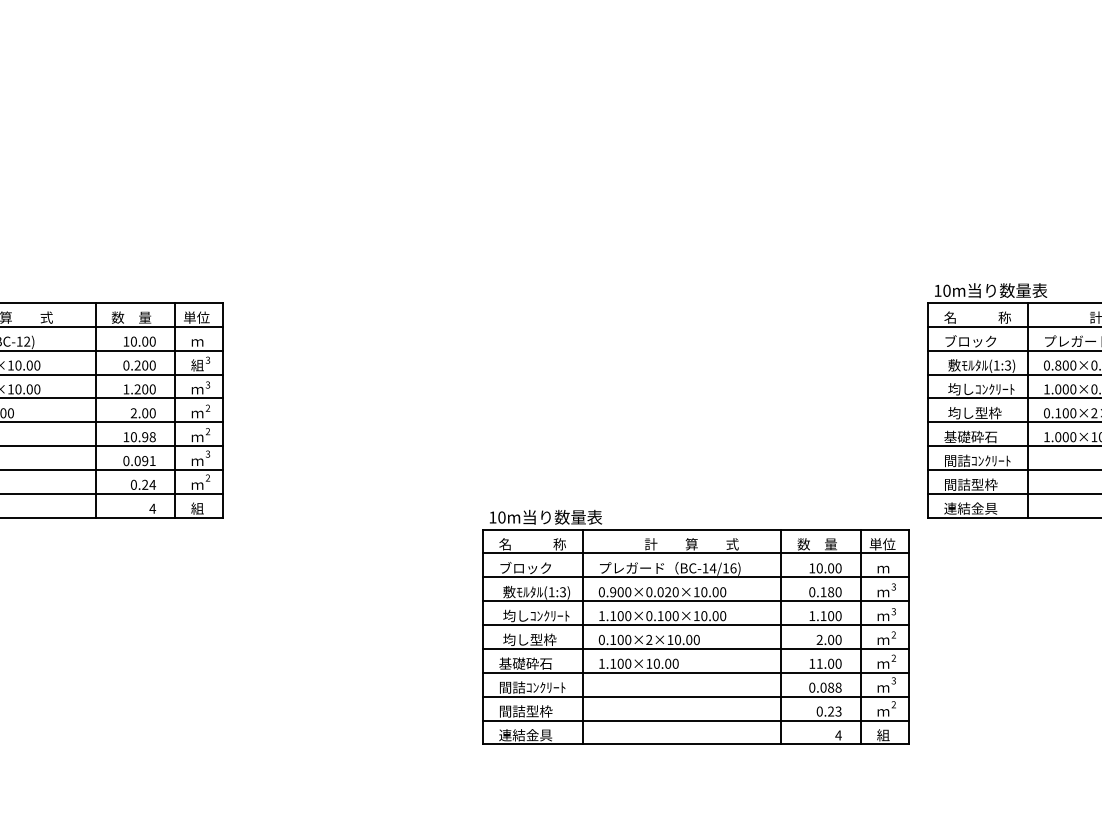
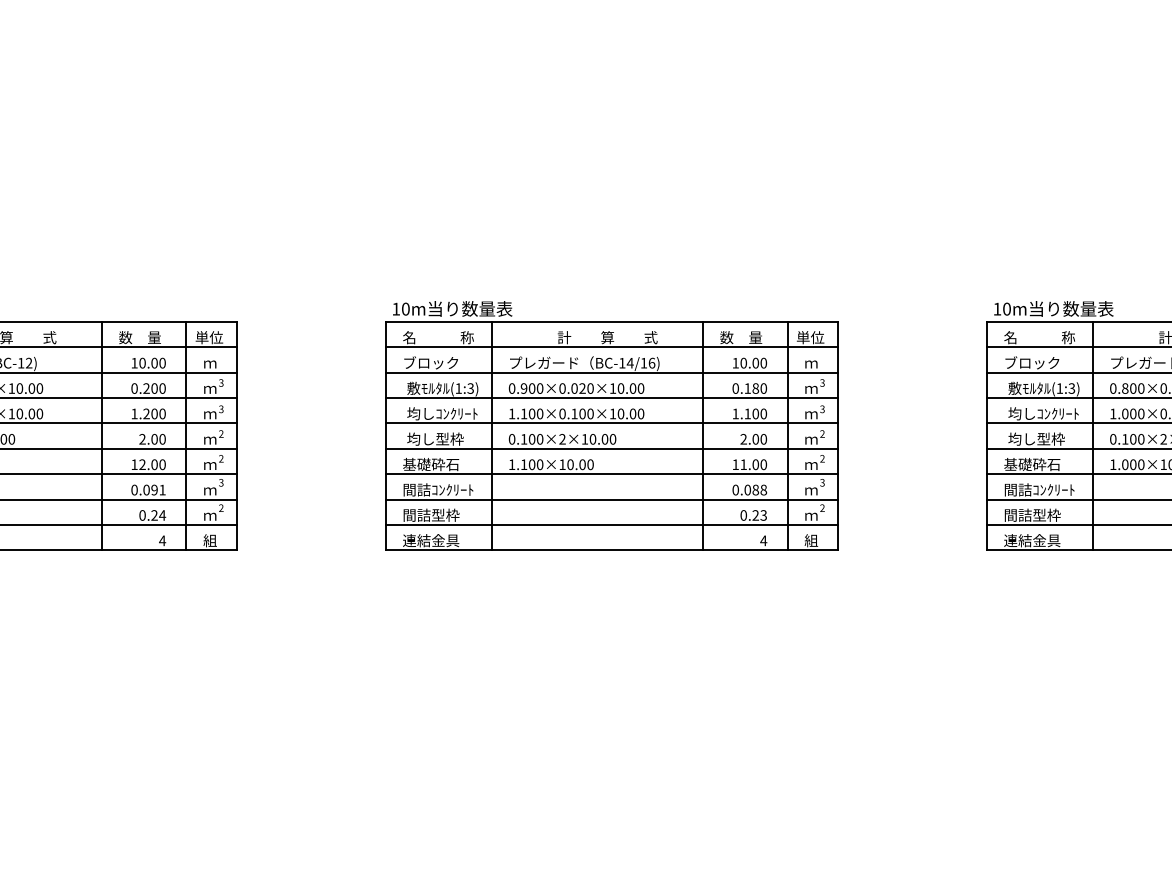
text: (196, 365) -> (209, 388), 組 -> ｍ
text: (143, 436) -> (152, 464), 10.98 -> 12.00
part: (695, 626) -> (611, 425), moved

